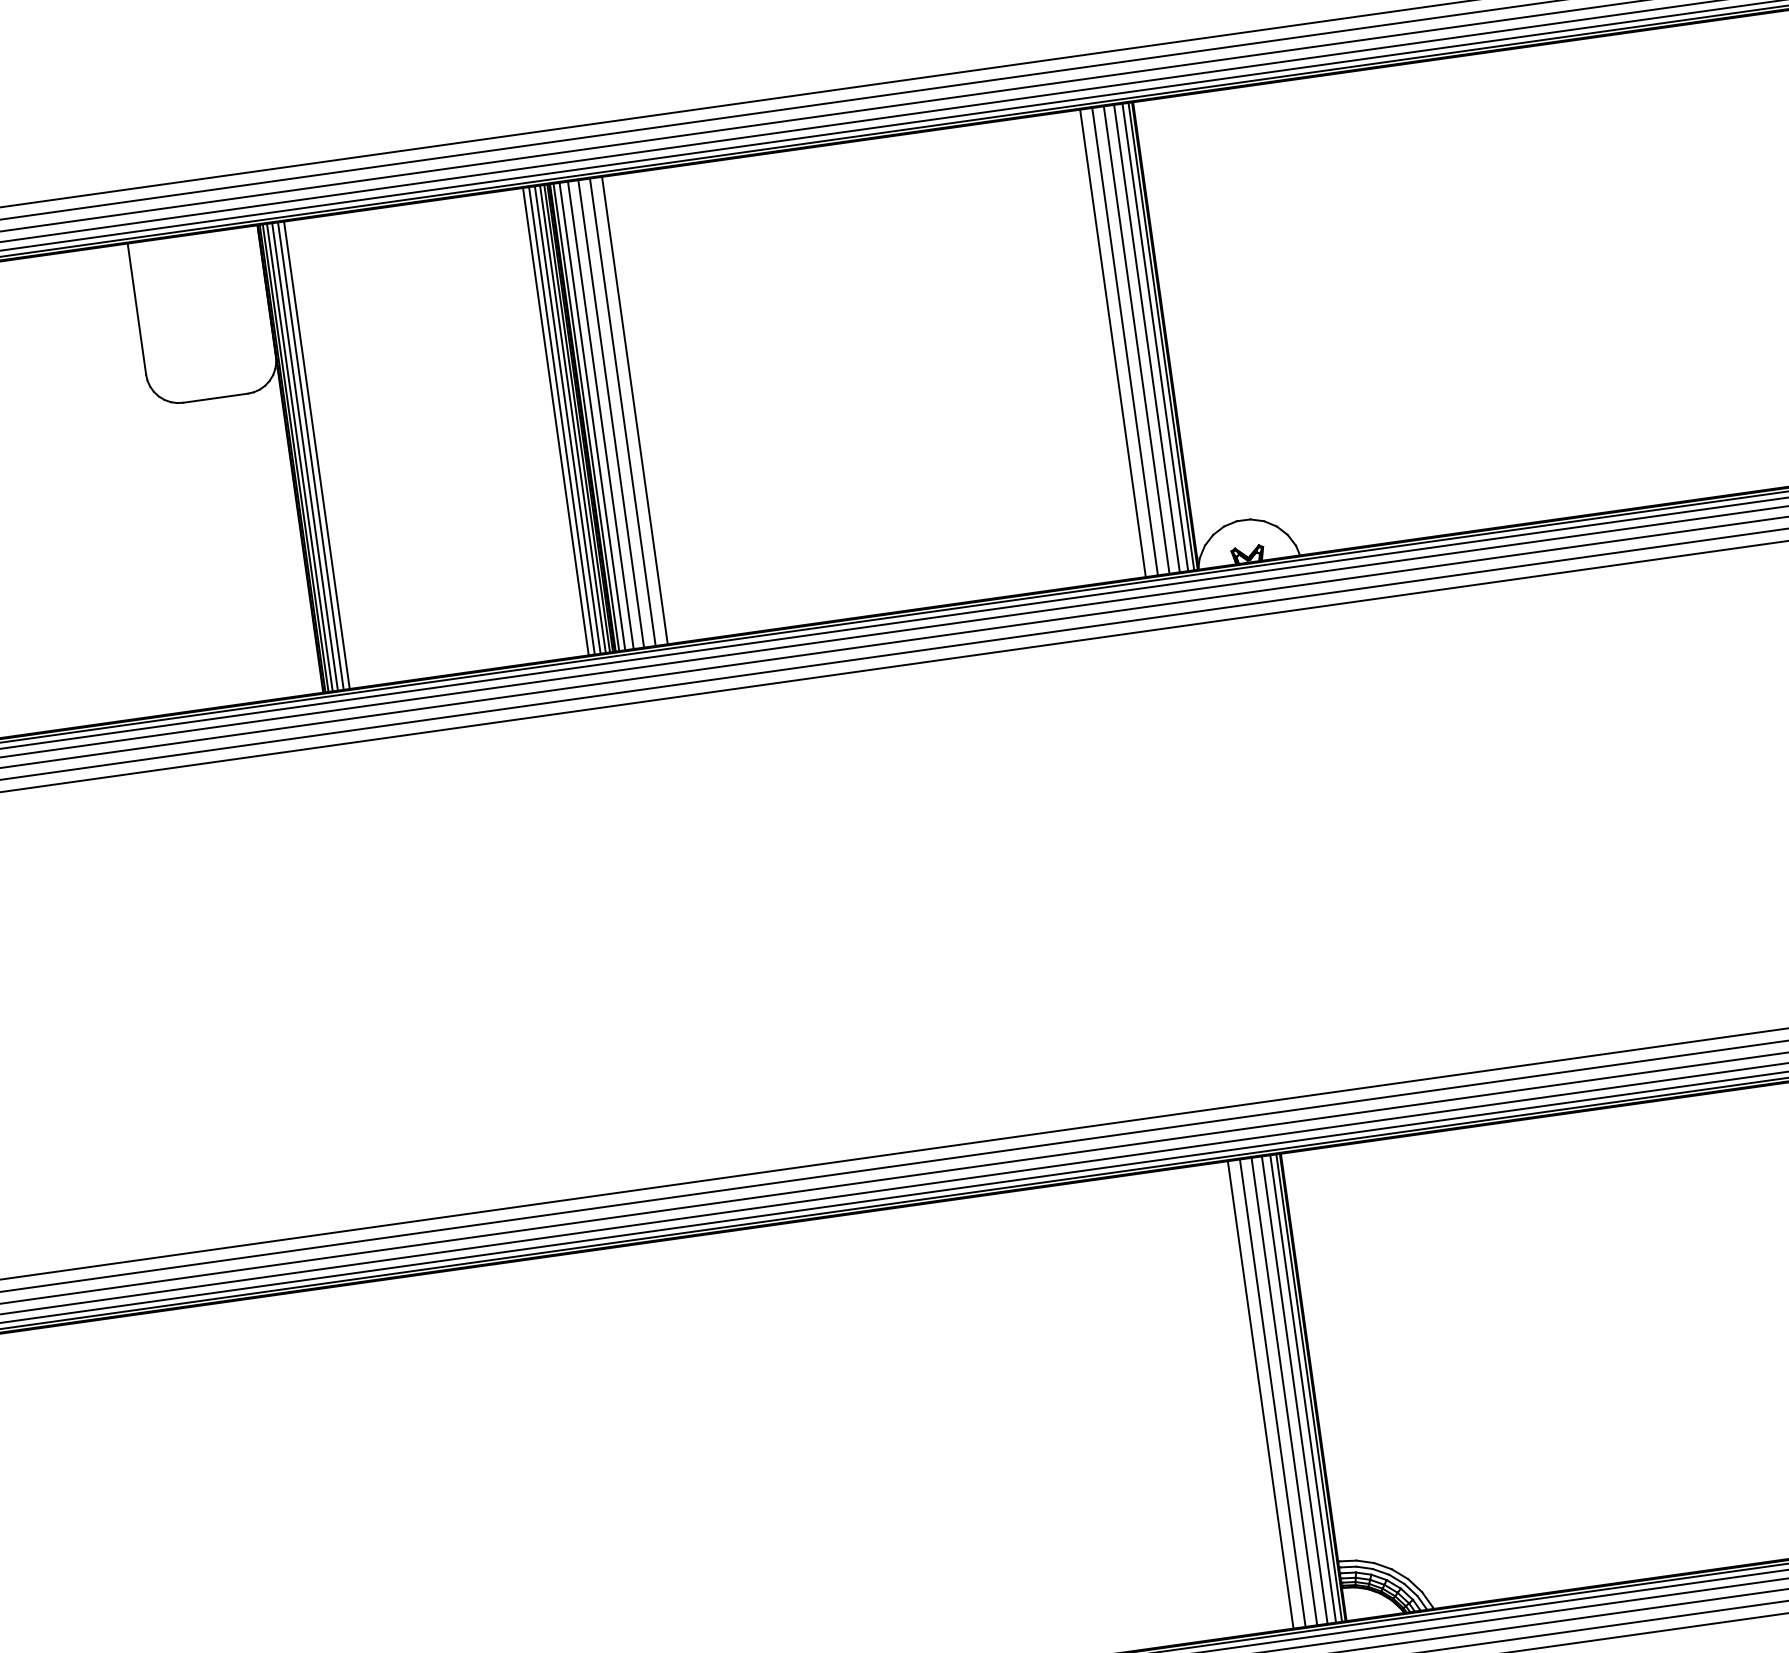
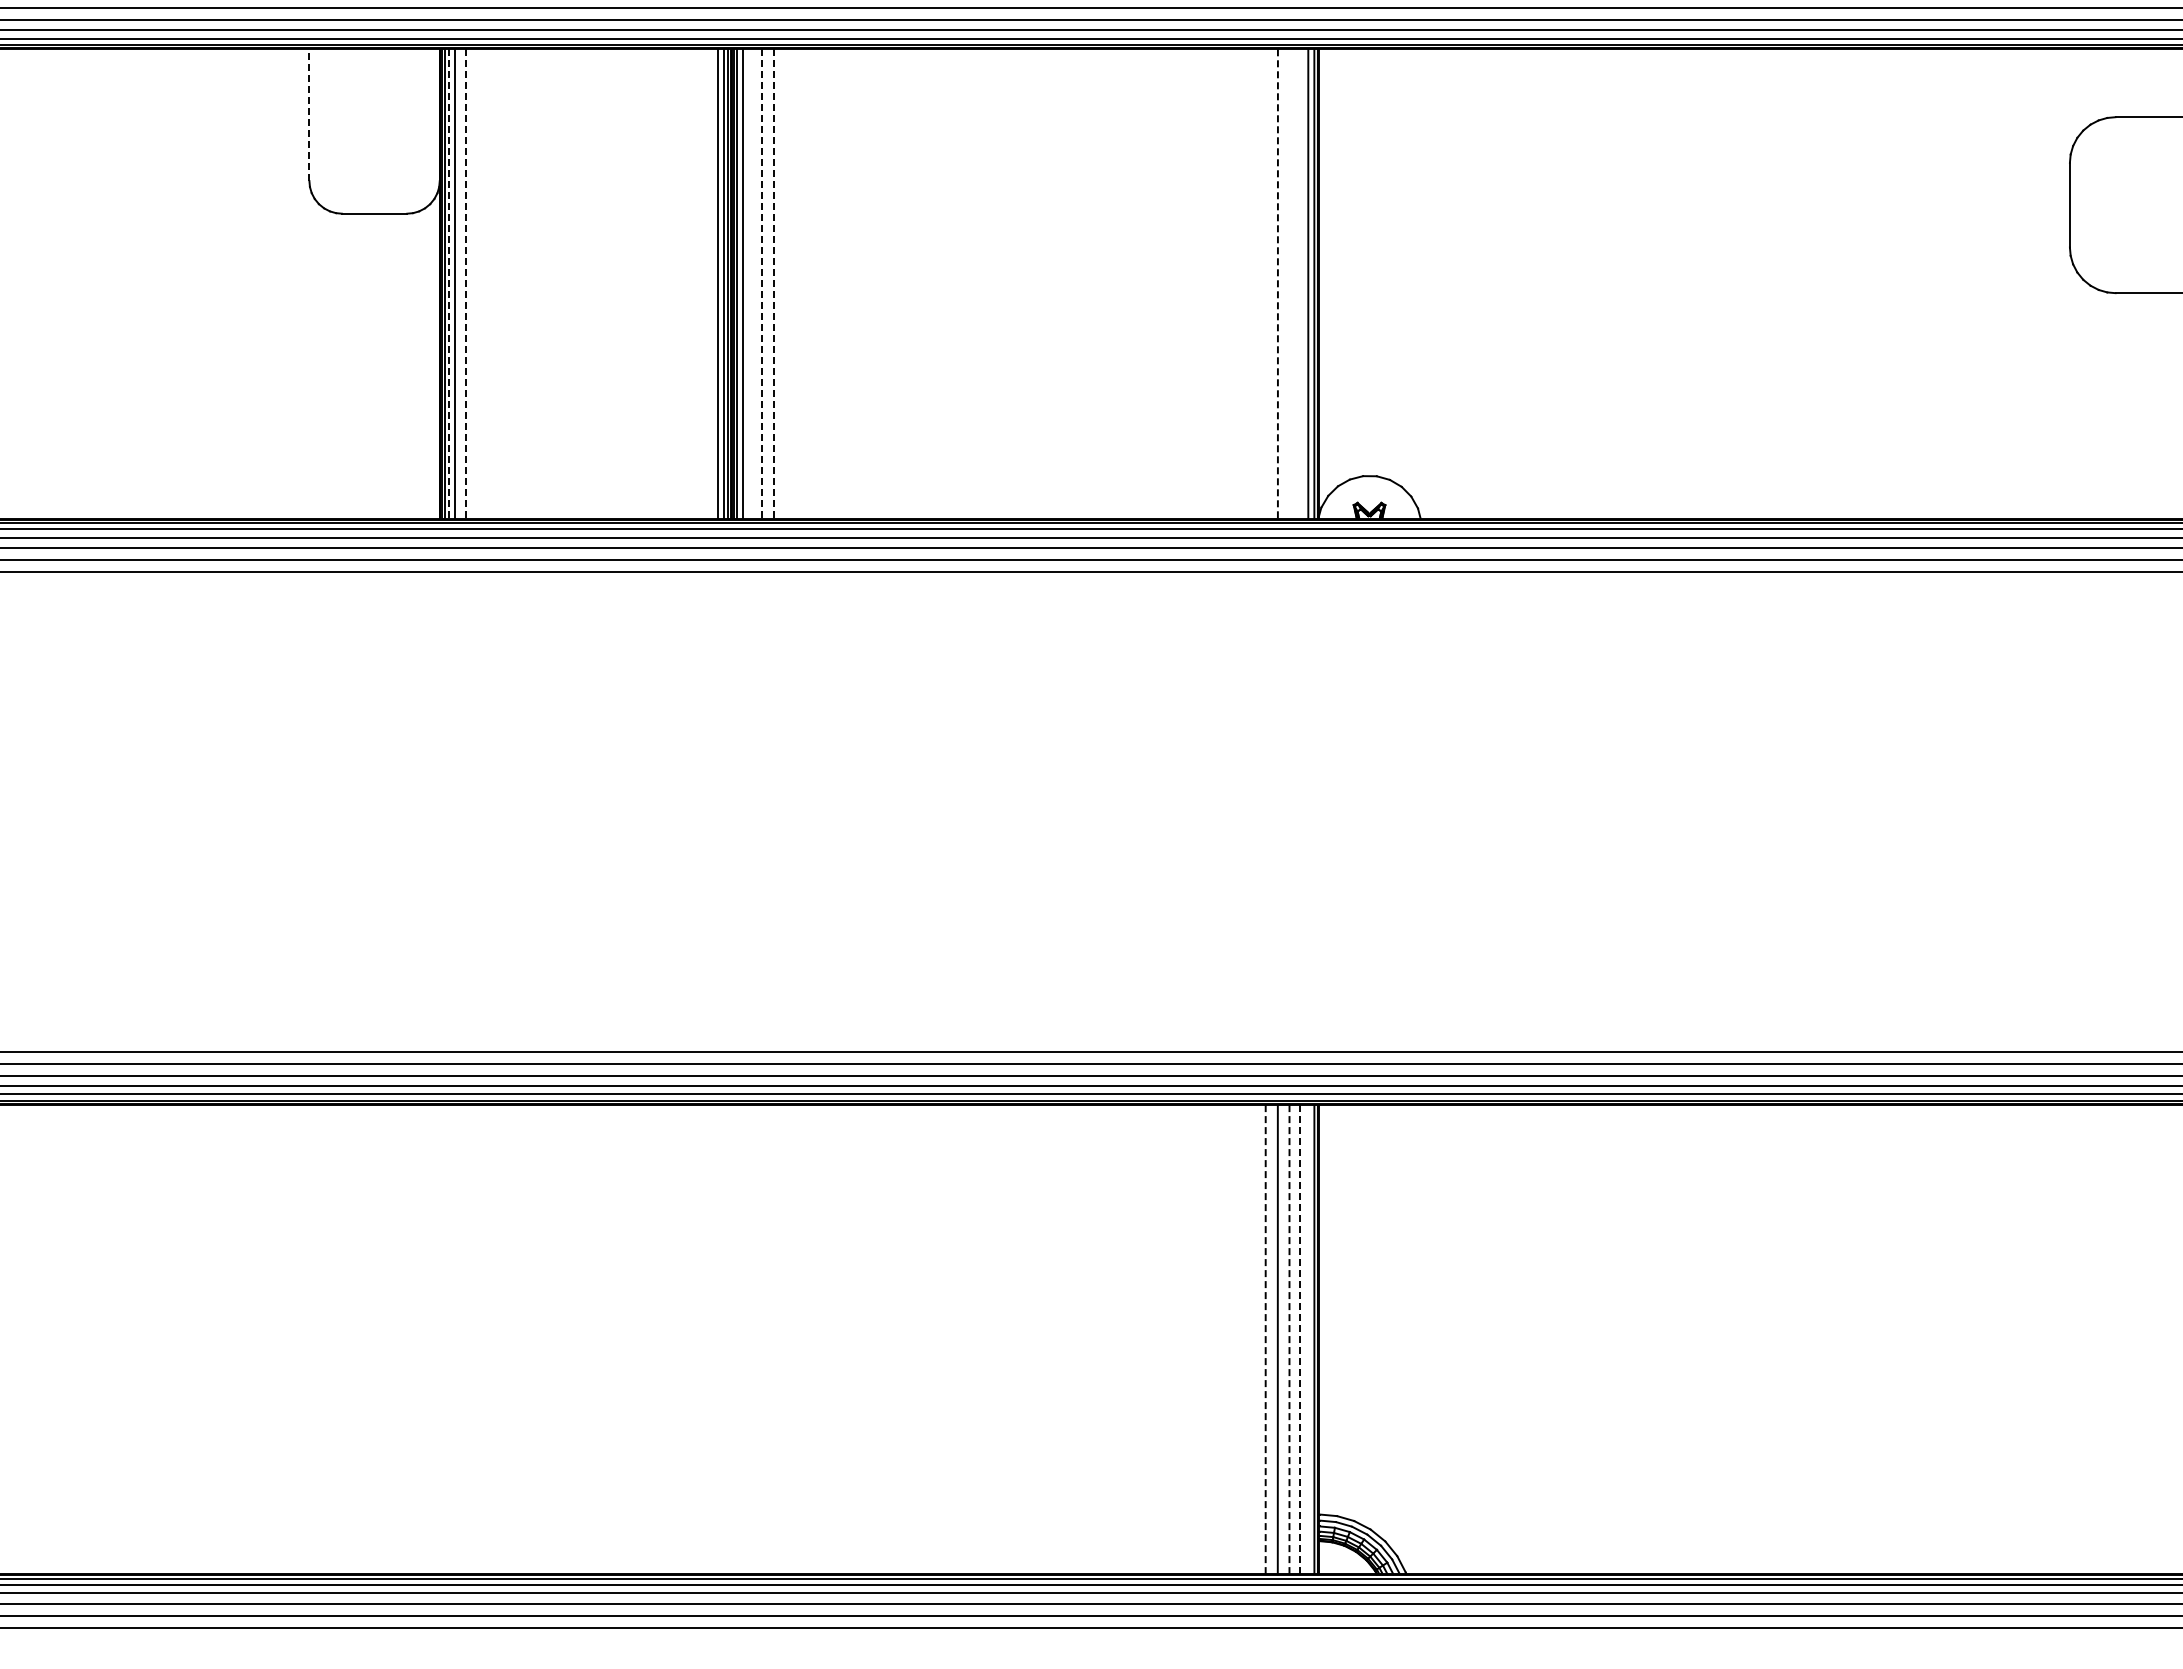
line: (137, 309) -> (309, 115), solid -> dashed
line: (1146, 338) -> (1299, 283), removed
line: (1136, 339) -> (1289, 283), removed
line: (1124, 341) -> (1277, 283), solid -> dashed
line: (1112, 343) -> (1265, 283), removed
line: (634, 410) -> (785, 283), removed
line: (622, 411) -> (773, 283), solid -> dashed
line: (610, 413) -> (761, 283), solid -> dashed
line: (600, 414) -> (751, 283), removed
line: (561, 420) -> (712, 283), removed
line: (555, 421) -> (706, 283), removed
line: (316, 454) -> (466, 283), solid -> dashed
line: (310, 455) -> (460, 283), removed
line: (299, 457) -> (449, 283), solid -> dashed
line: (1303, 1388) -> (1308, 1339), removed
line: (1294, 1389) -> (1299, 1339), solid -> dashed
line: (1284, 1391) -> (1289, 1339), solid -> dashed
line: (1260, 1394) -> (1265, 1339), solid -> dashed

